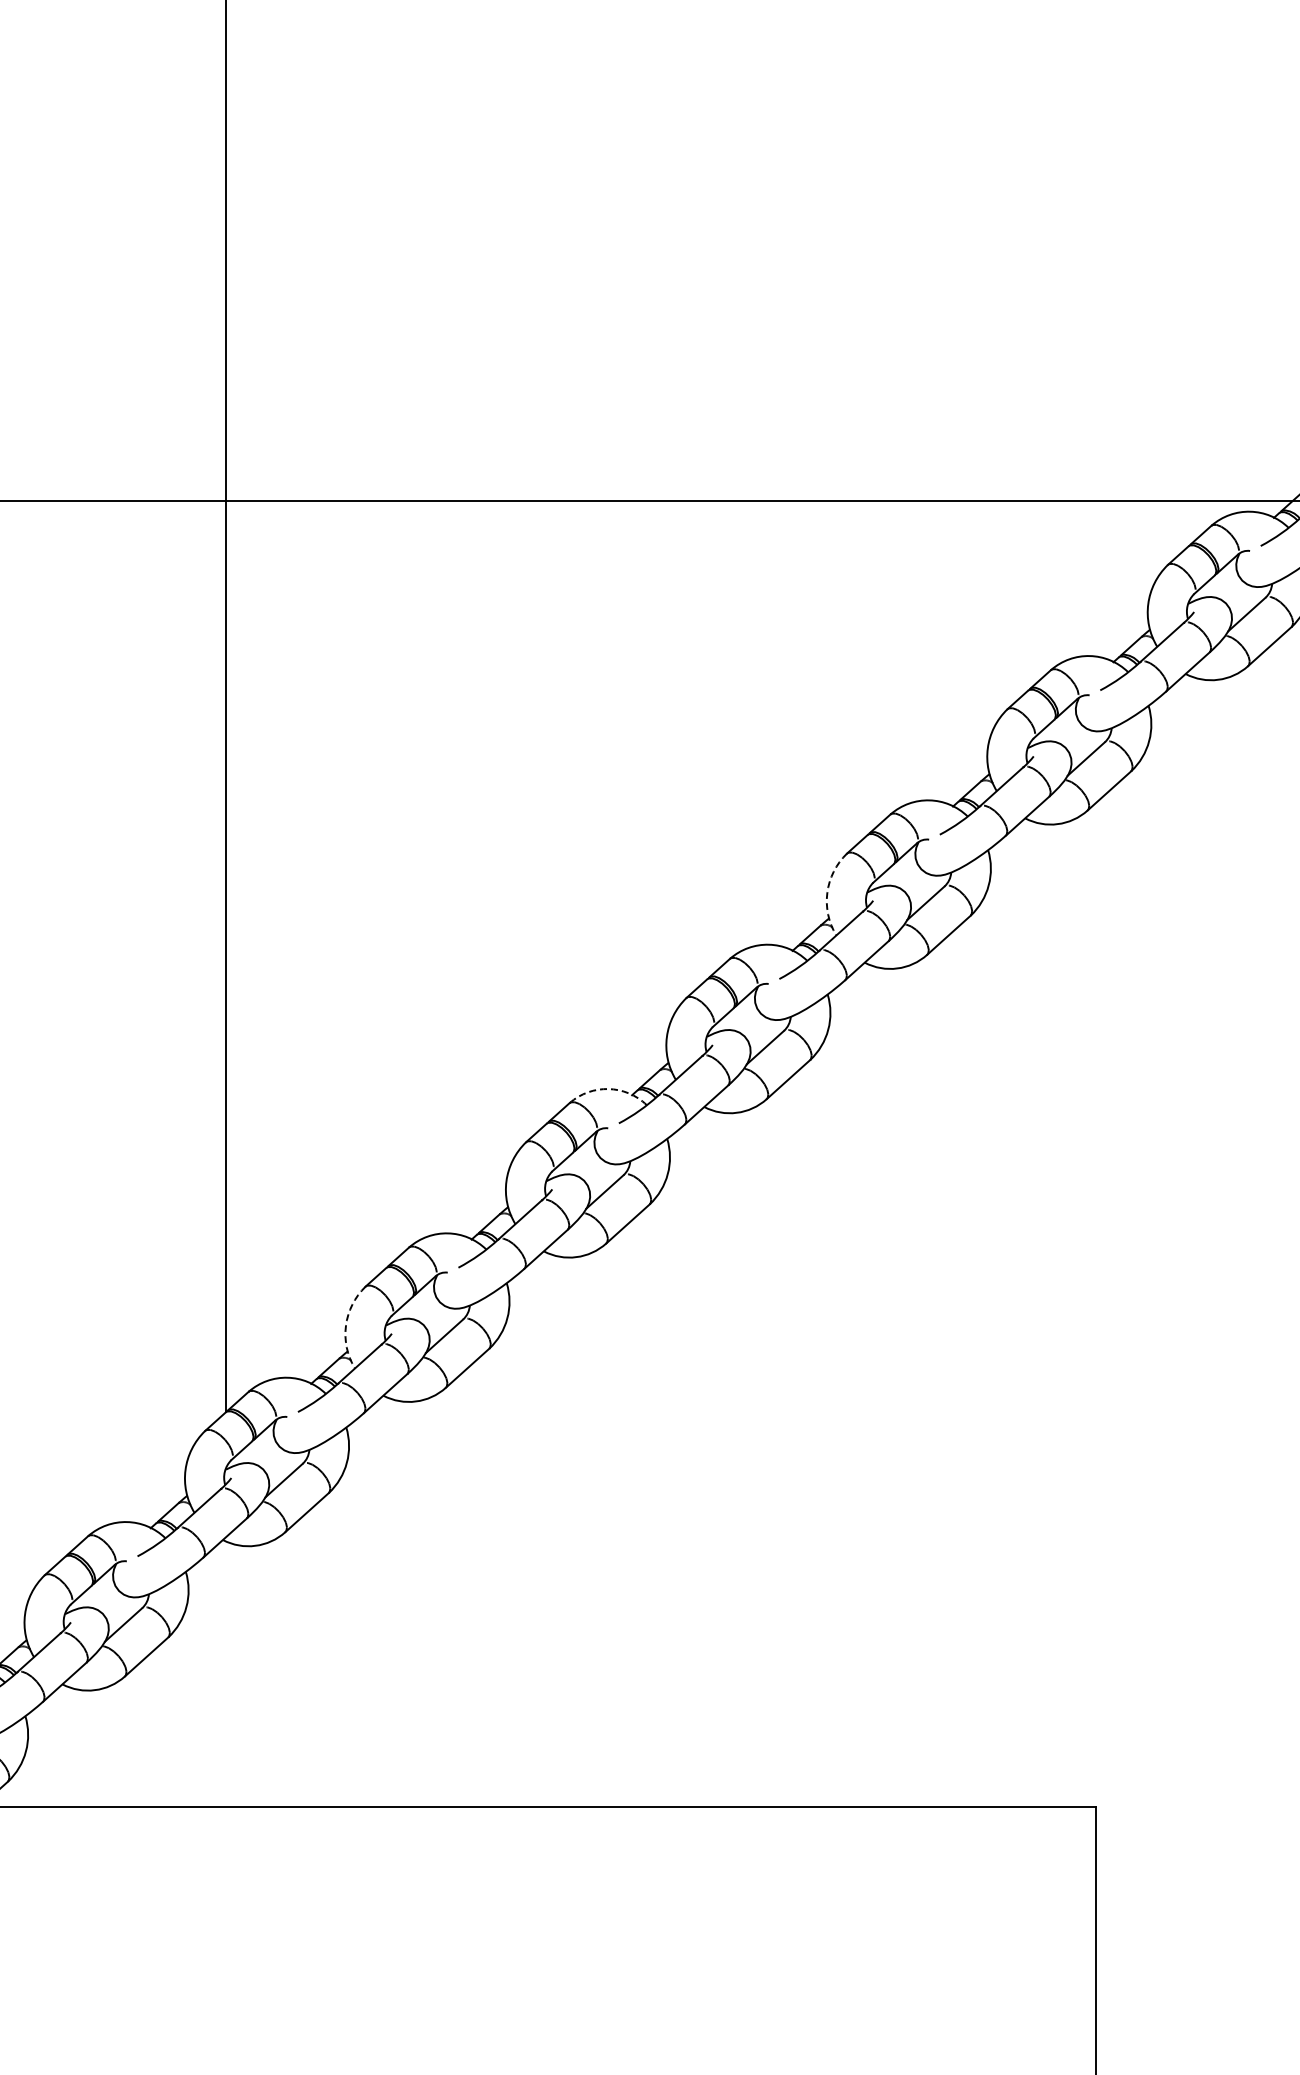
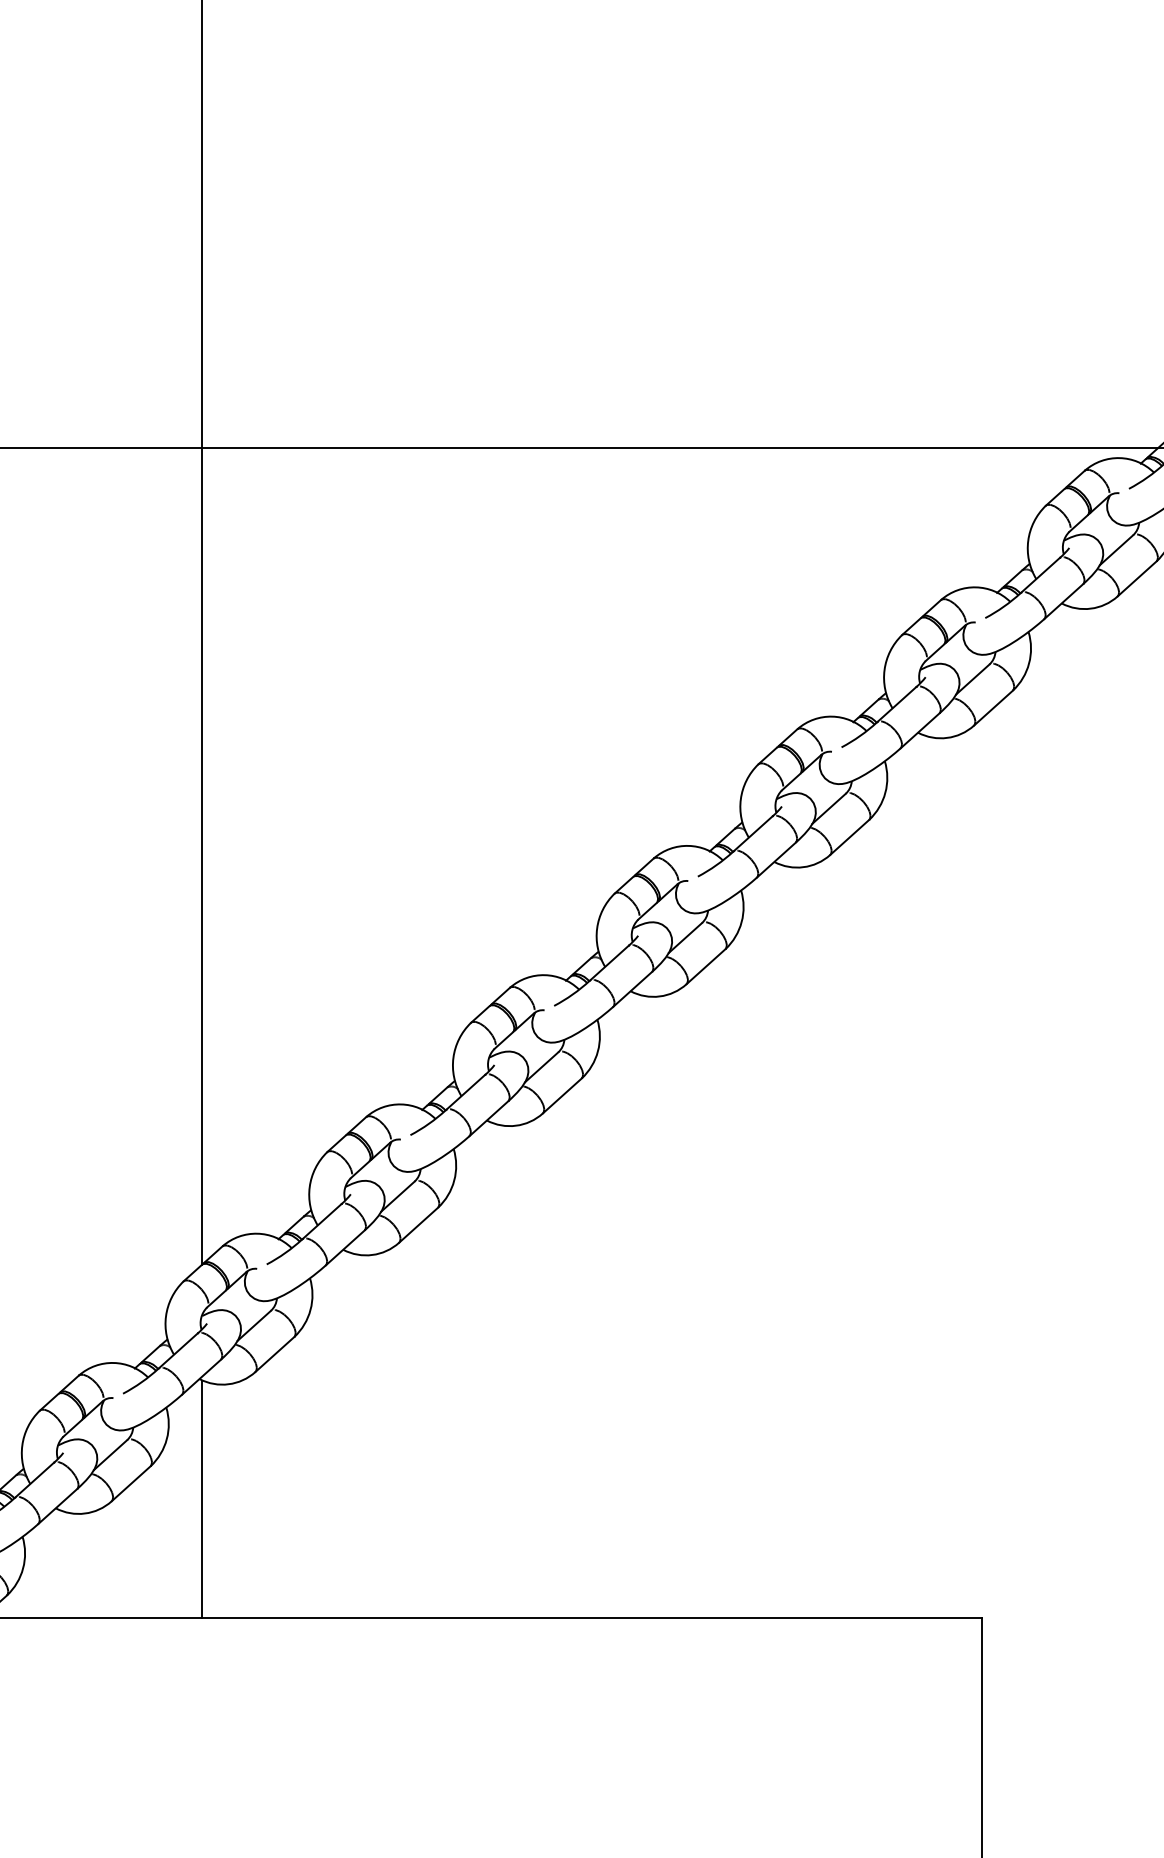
arc: (827, 892) -> (740, 799), dashed -> solid
arc: (608, 1089) -> (544, 975), dashed -> solid
arc: (345, 1325) -> (309, 1186), dashed -> solid
line: (226, 1674) -> (202, 1499), added

